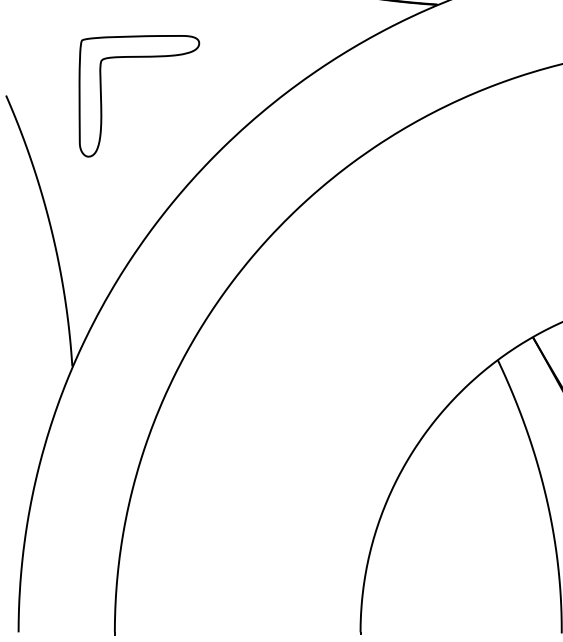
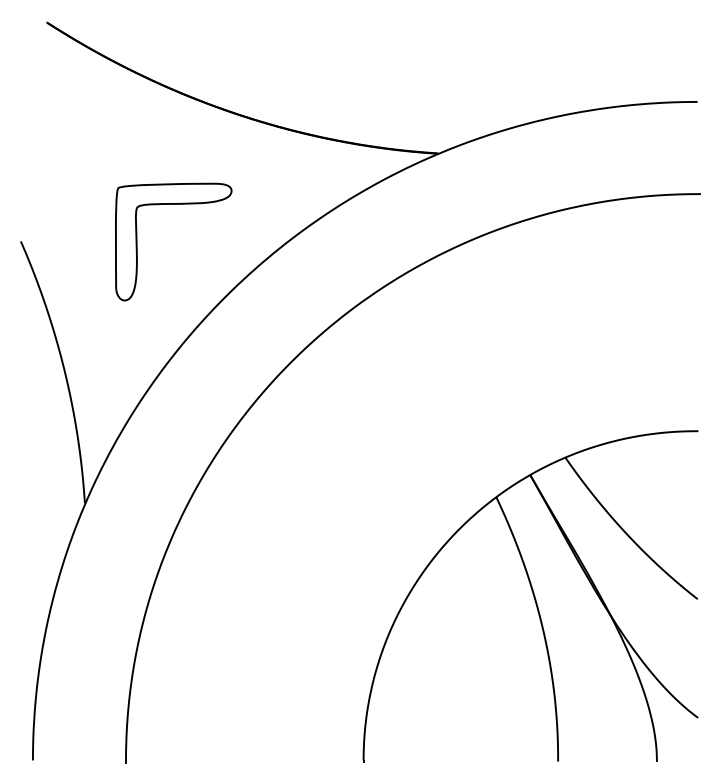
part: (101, 95) -> (137, 241), moved

